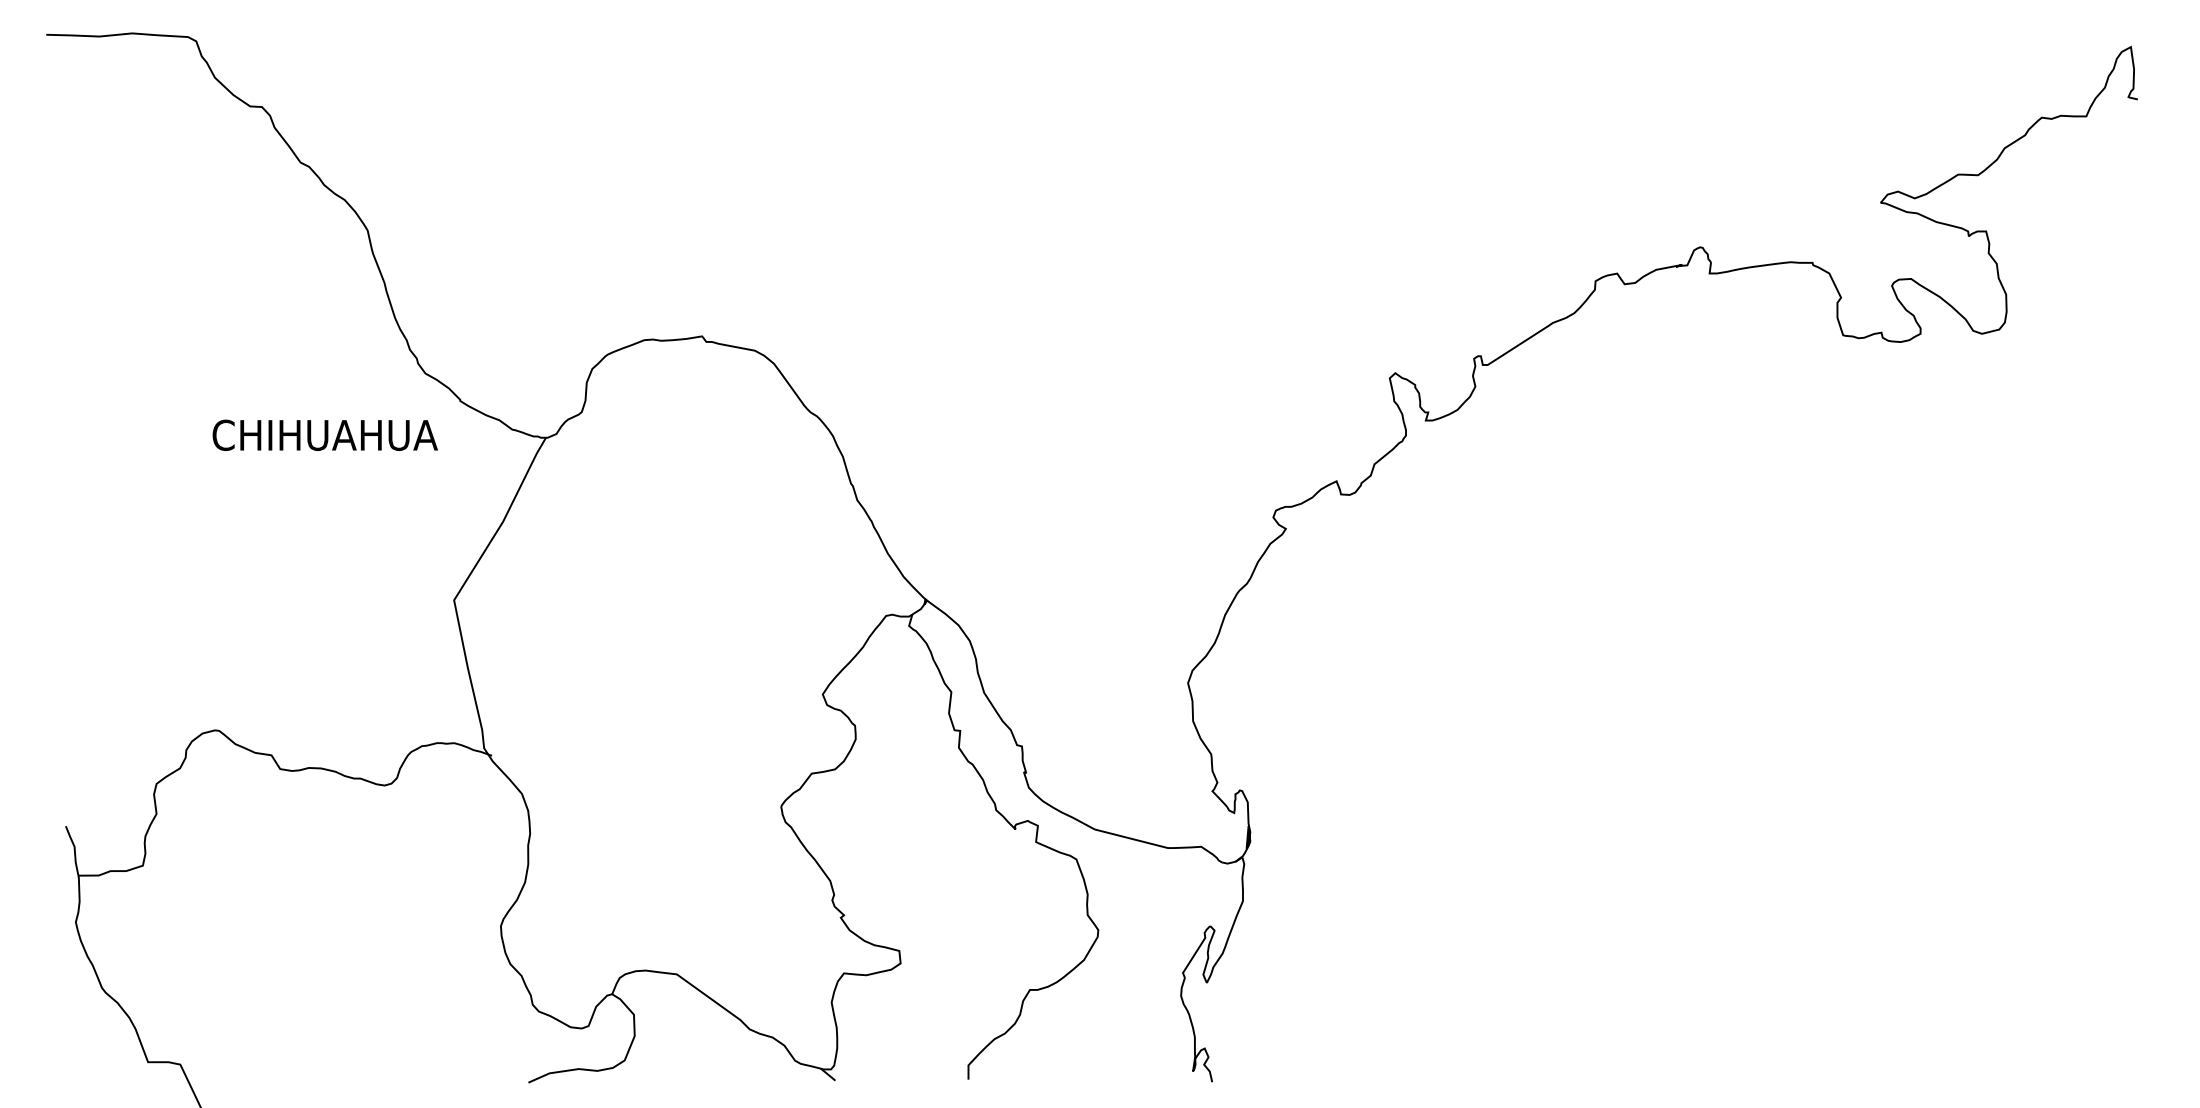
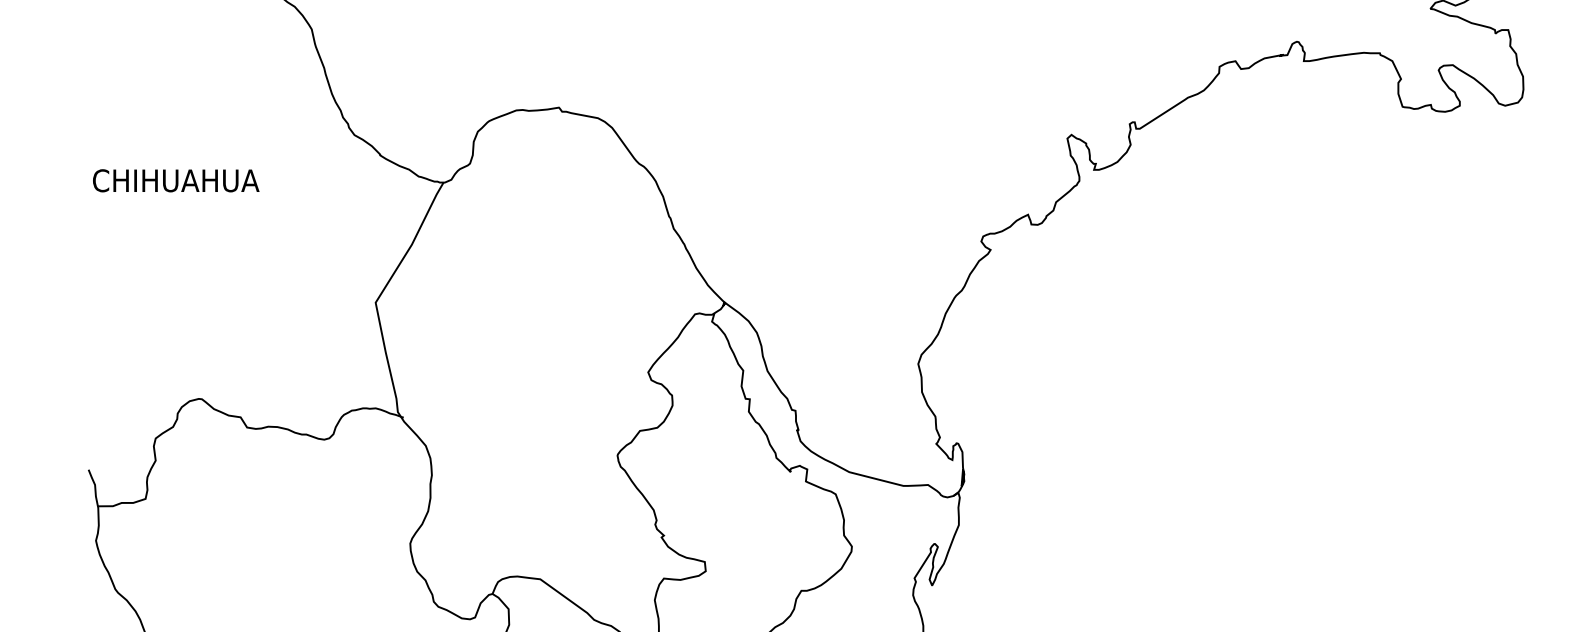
text: (324, 434) -> (175, 180), moved

